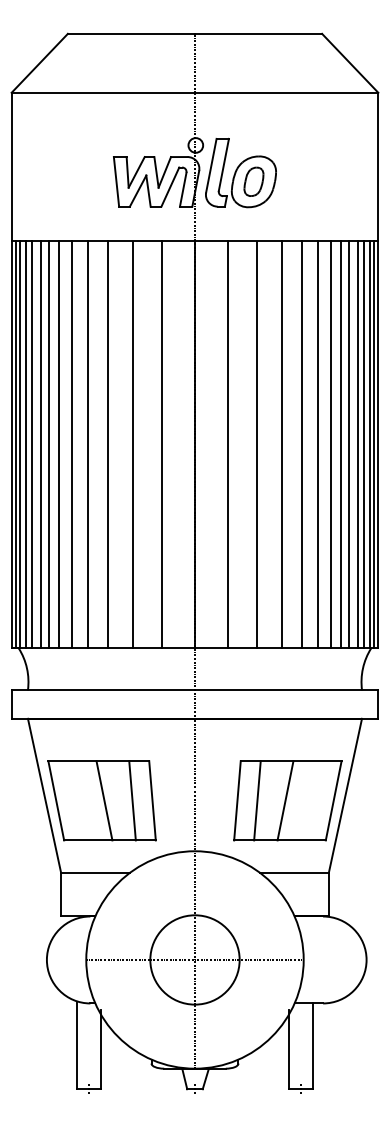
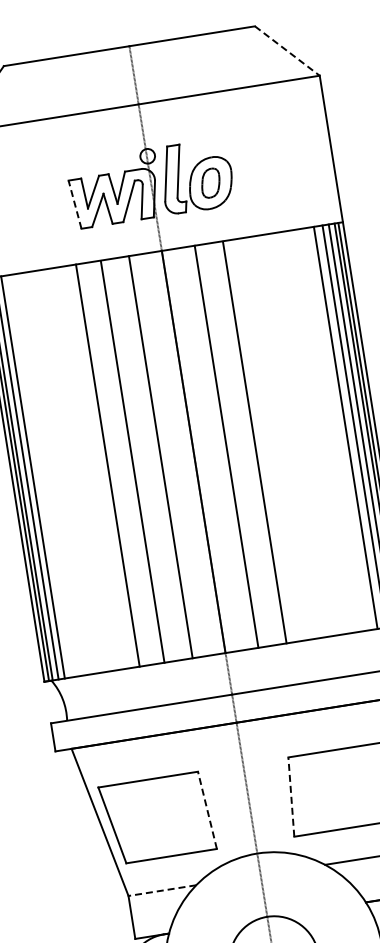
line: (350, 63) -> (287, 51), solid -> dashed
line: (116, 181) -> (74, 204), solid -> dashed
line: (41, 444) -> (42, 475), removed
line: (49, 444) -> (49, 474), removed
line: (59, 444) -> (59, 473), removed
line: (72, 444) -> (72, 470), removed
line: (87, 444) -> (87, 468), removed
line: (281, 444) -> (279, 438), removed
line: (302, 444) -> (299, 434), removed
line: (317, 444) -> (314, 432), removed
line: (330, 444) -> (327, 430), removed
line: (340, 444) -> (337, 429), removed
line: (104, 800) -> (159, 817), removed
line: (132, 800) -> (187, 813), removed
line: (152, 800) -> (207, 810), solid -> dashed
line: (237, 800) -> (291, 796), solid -> dashed
line: (257, 800) -> (311, 793), removed
line: (285, 800) -> (338, 789), removed
line: (94, 873) -> (161, 891), solid -> dashed

